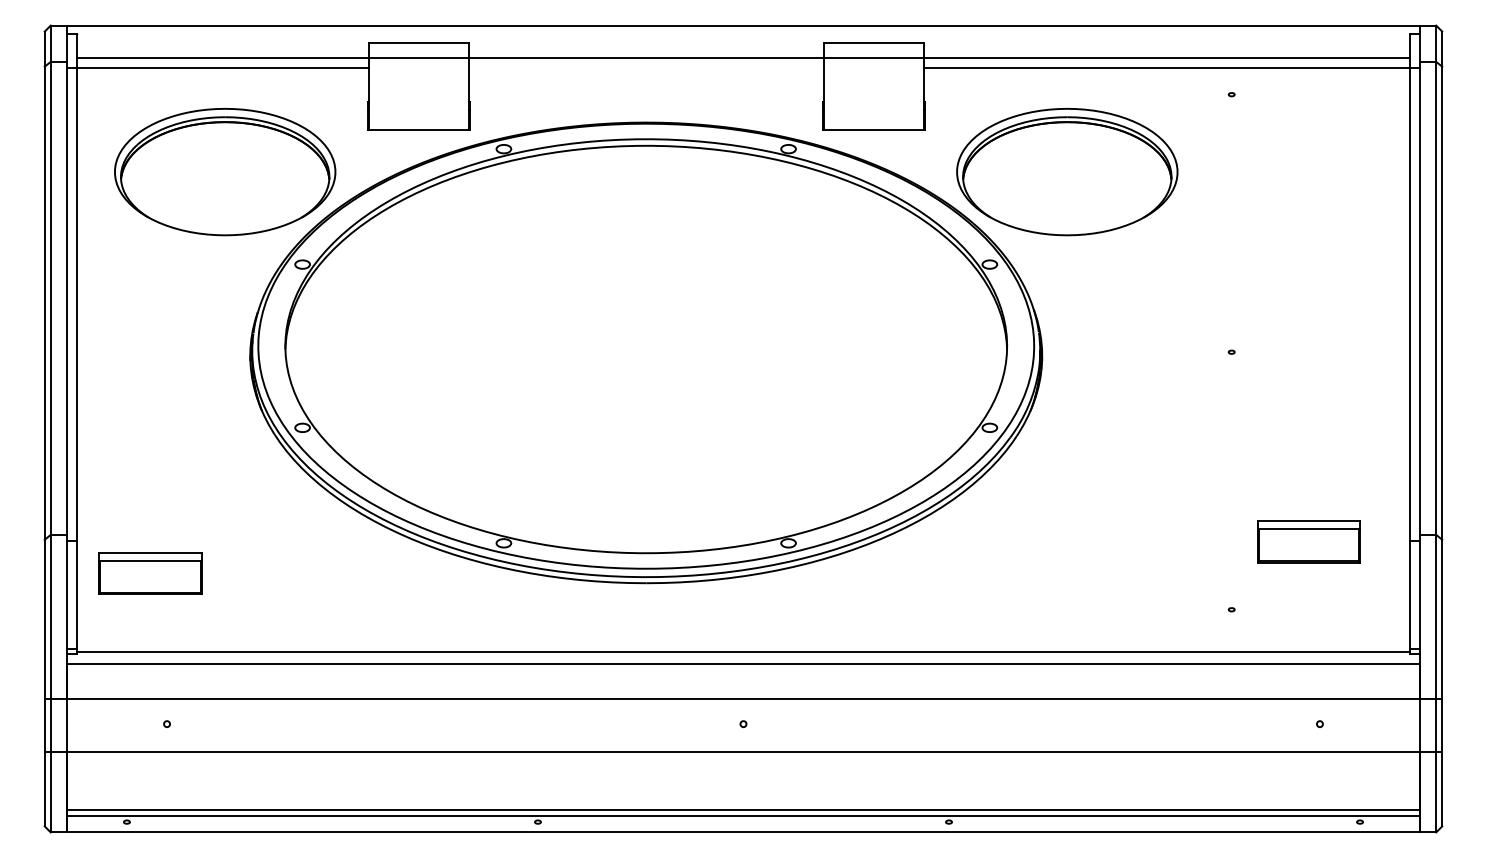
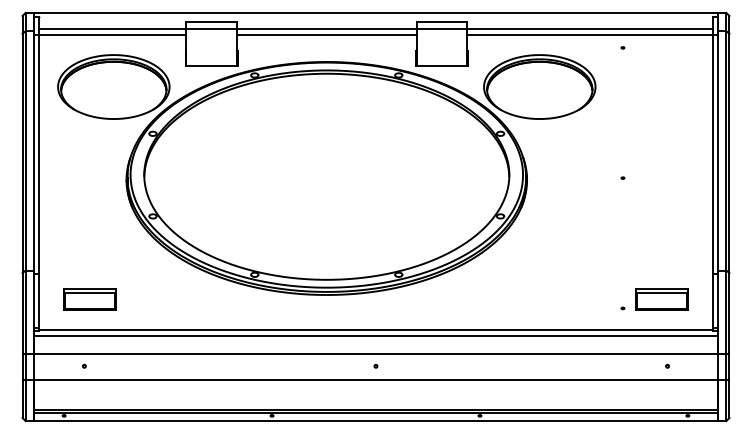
line: (645, 68) -> (326, 34), added
part: (1307, 542) -> (661, 299), moved
part: (149, 574) -> (89, 299), moved

